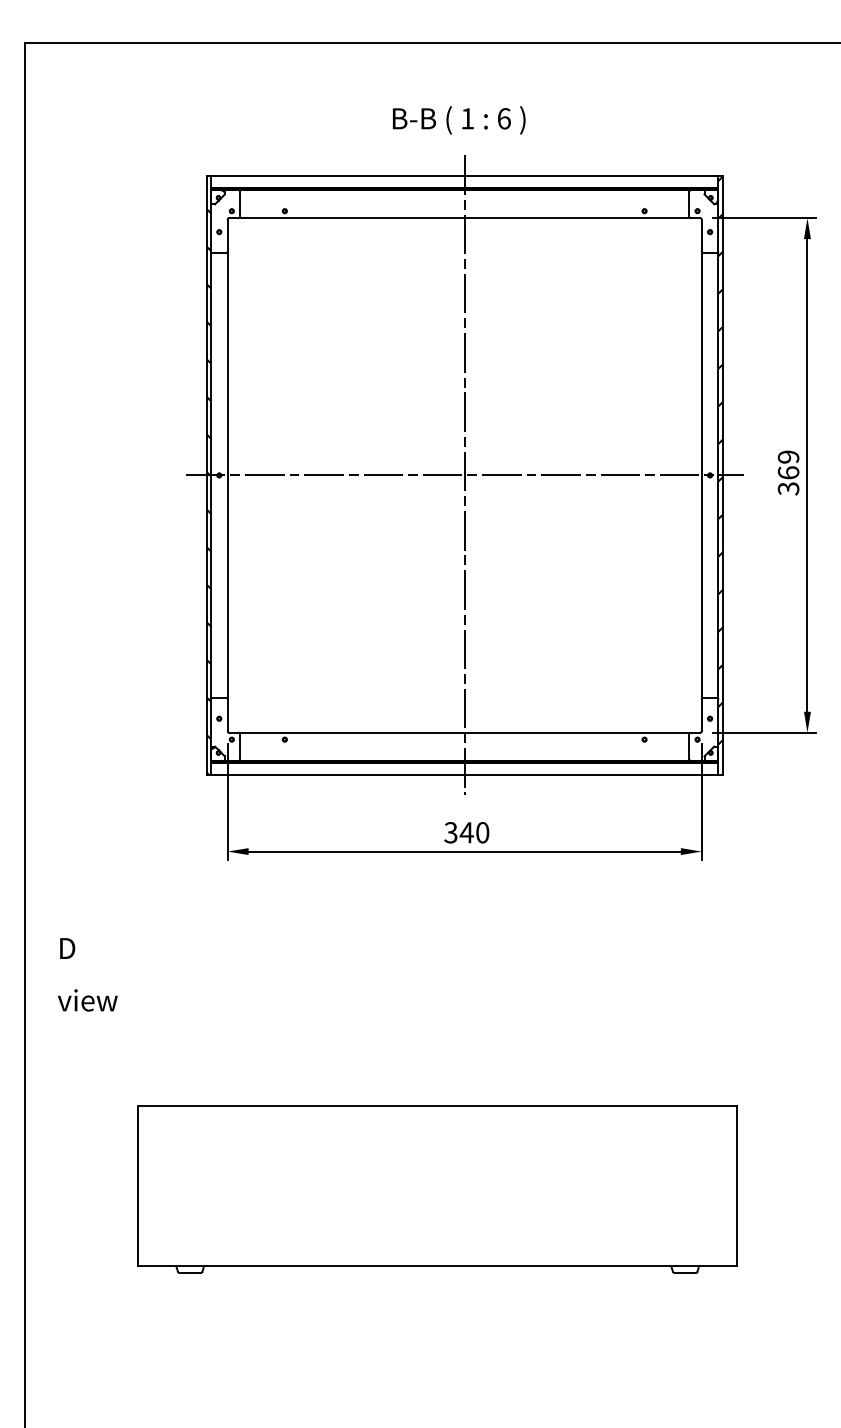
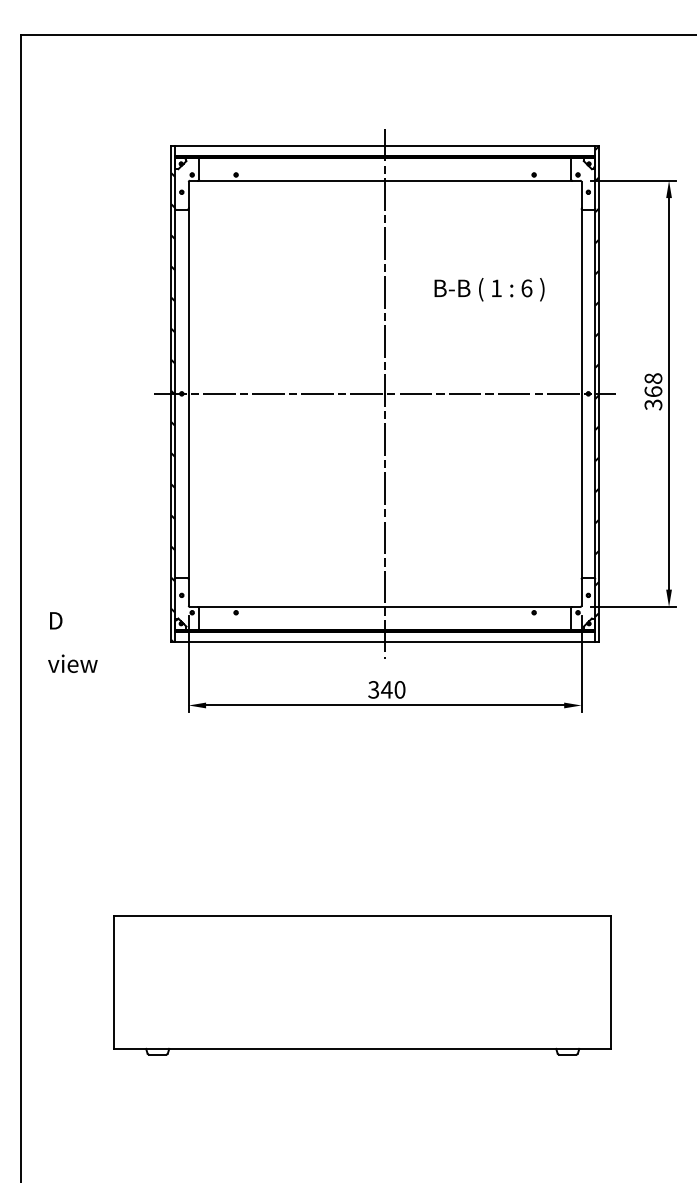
text: (459, 120) -> (489, 289), moved
text: (788, 456) -> (653, 378), 369 -> 368
text: (87, 974) -> (72, 642), moved

